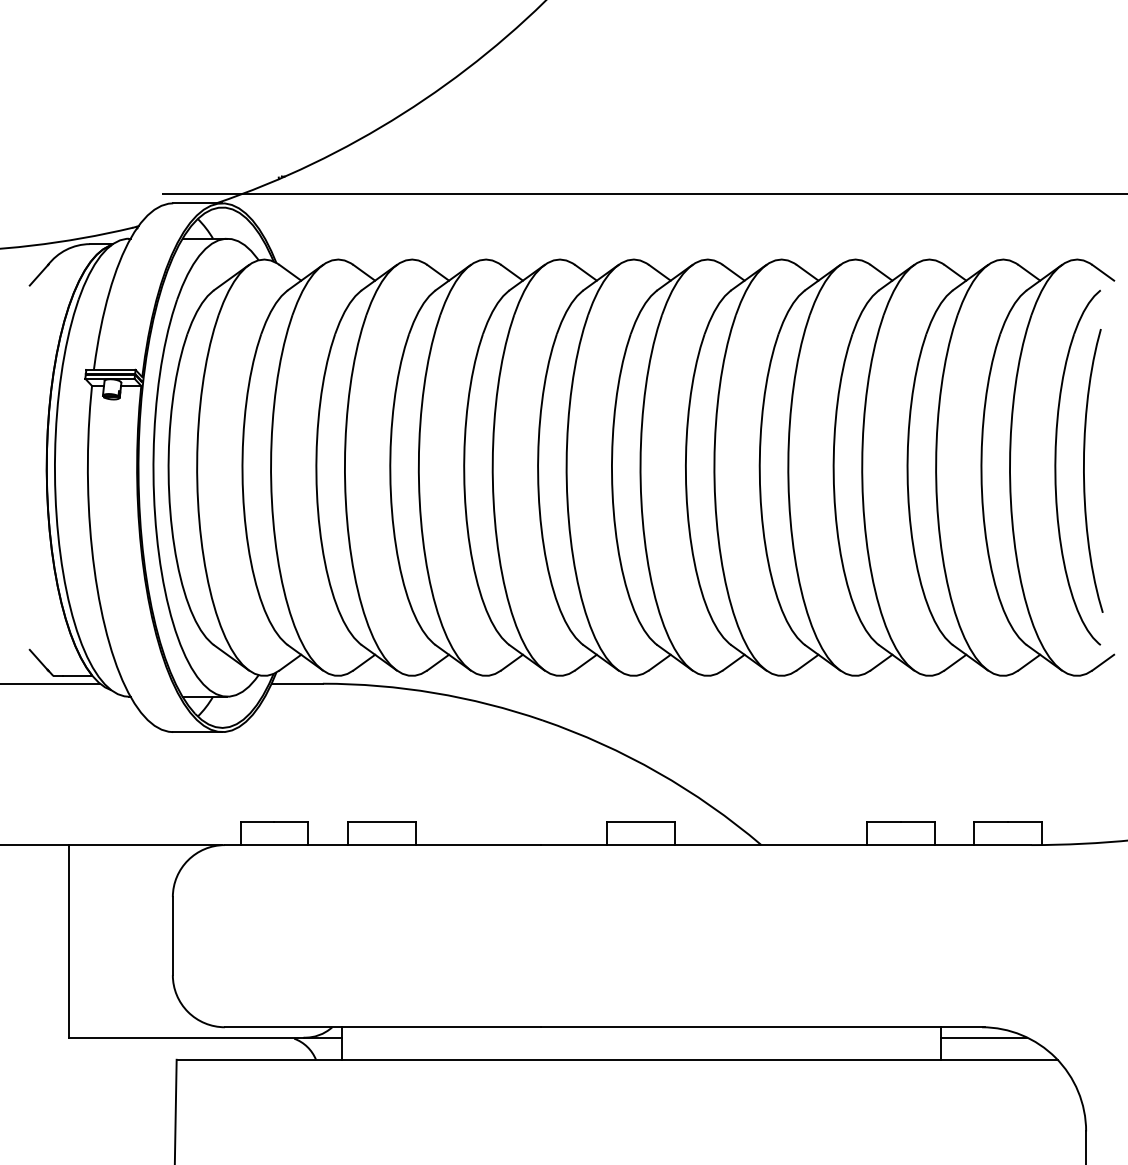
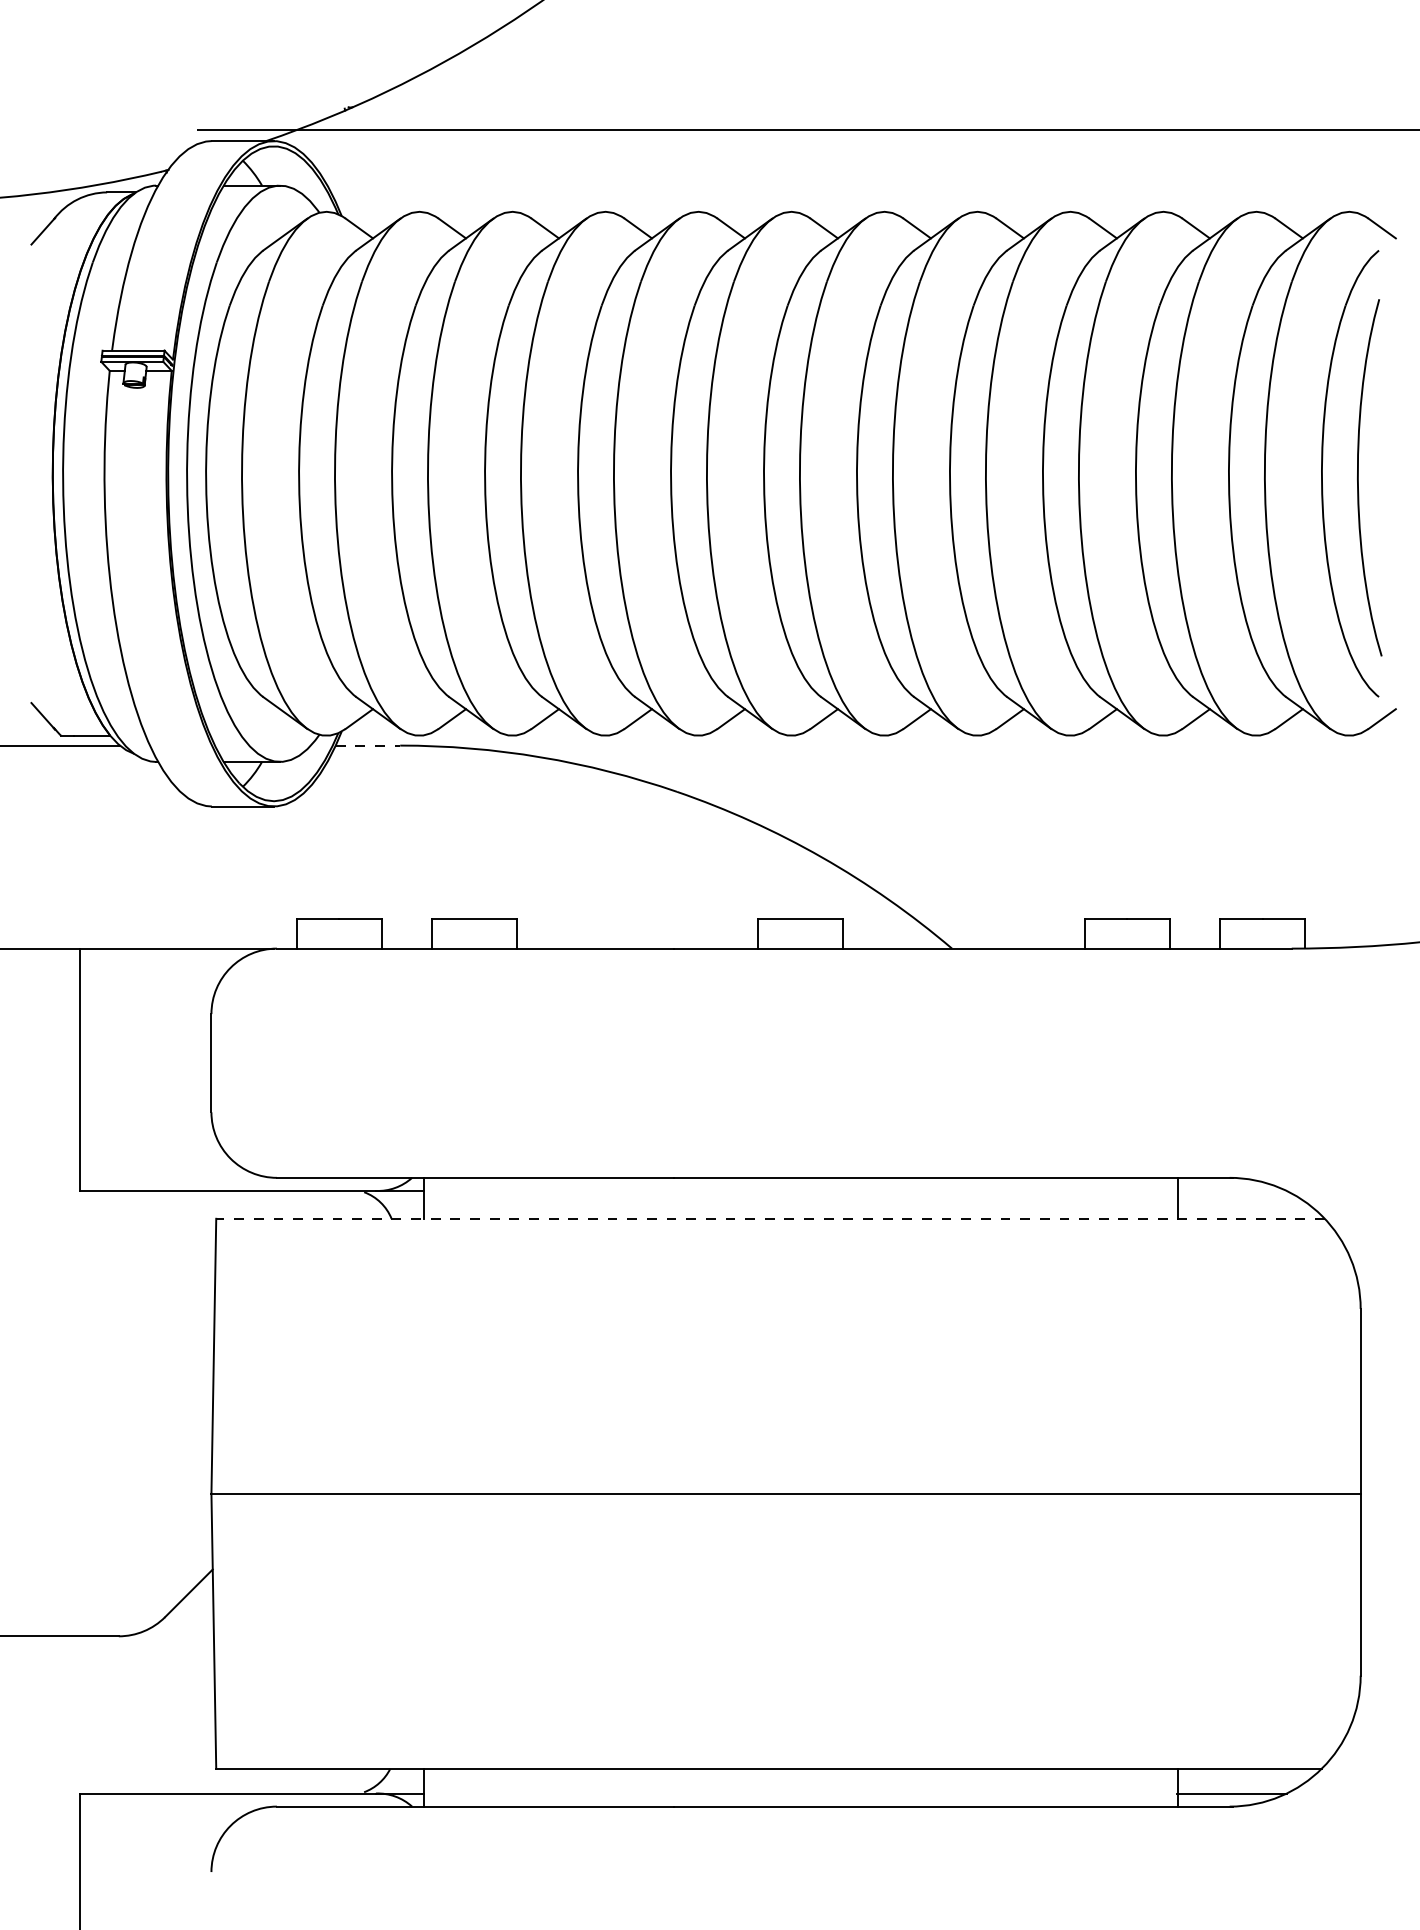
line: (297, 683) -> (368, 745), solid -> dashed
line: (983, 1037) -> (1231, 1190), removed
line: (617, 1059) -> (770, 1218), solid -> dashed

